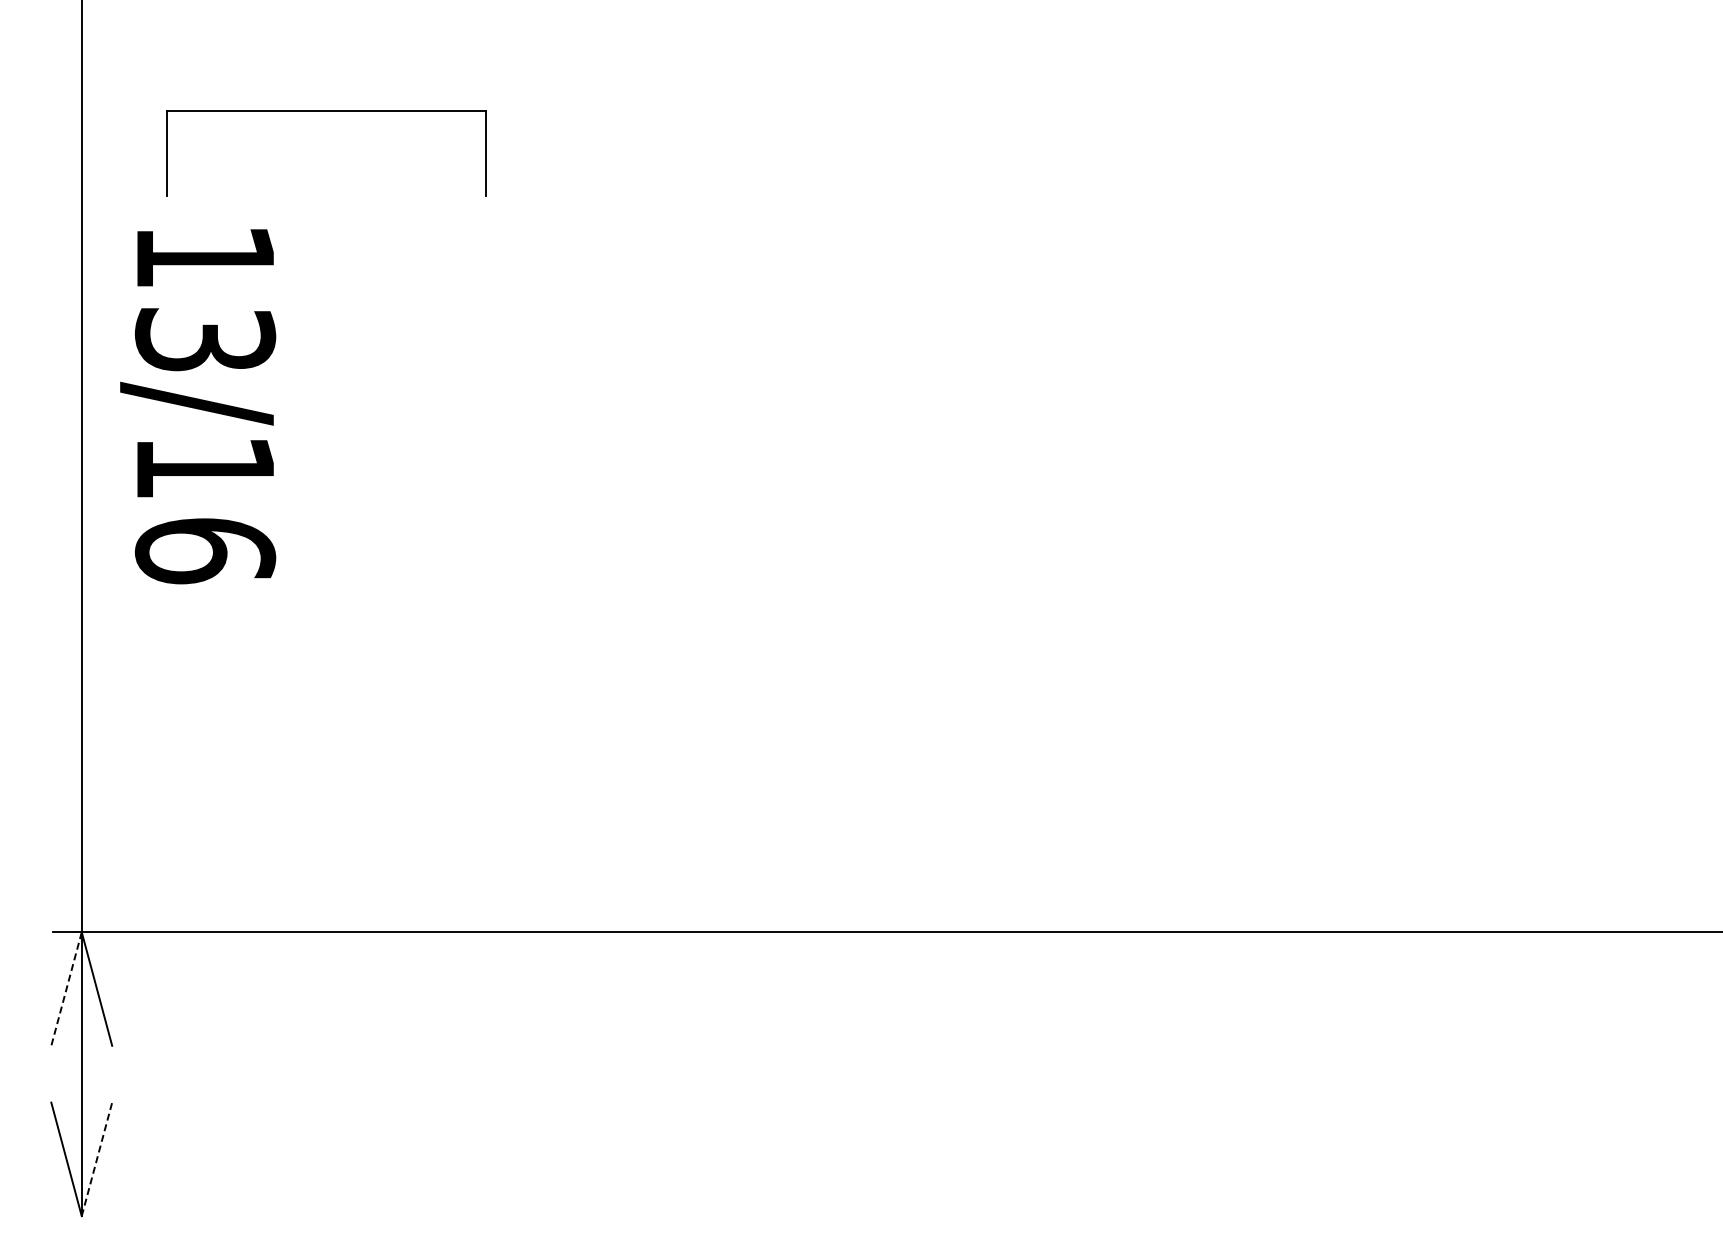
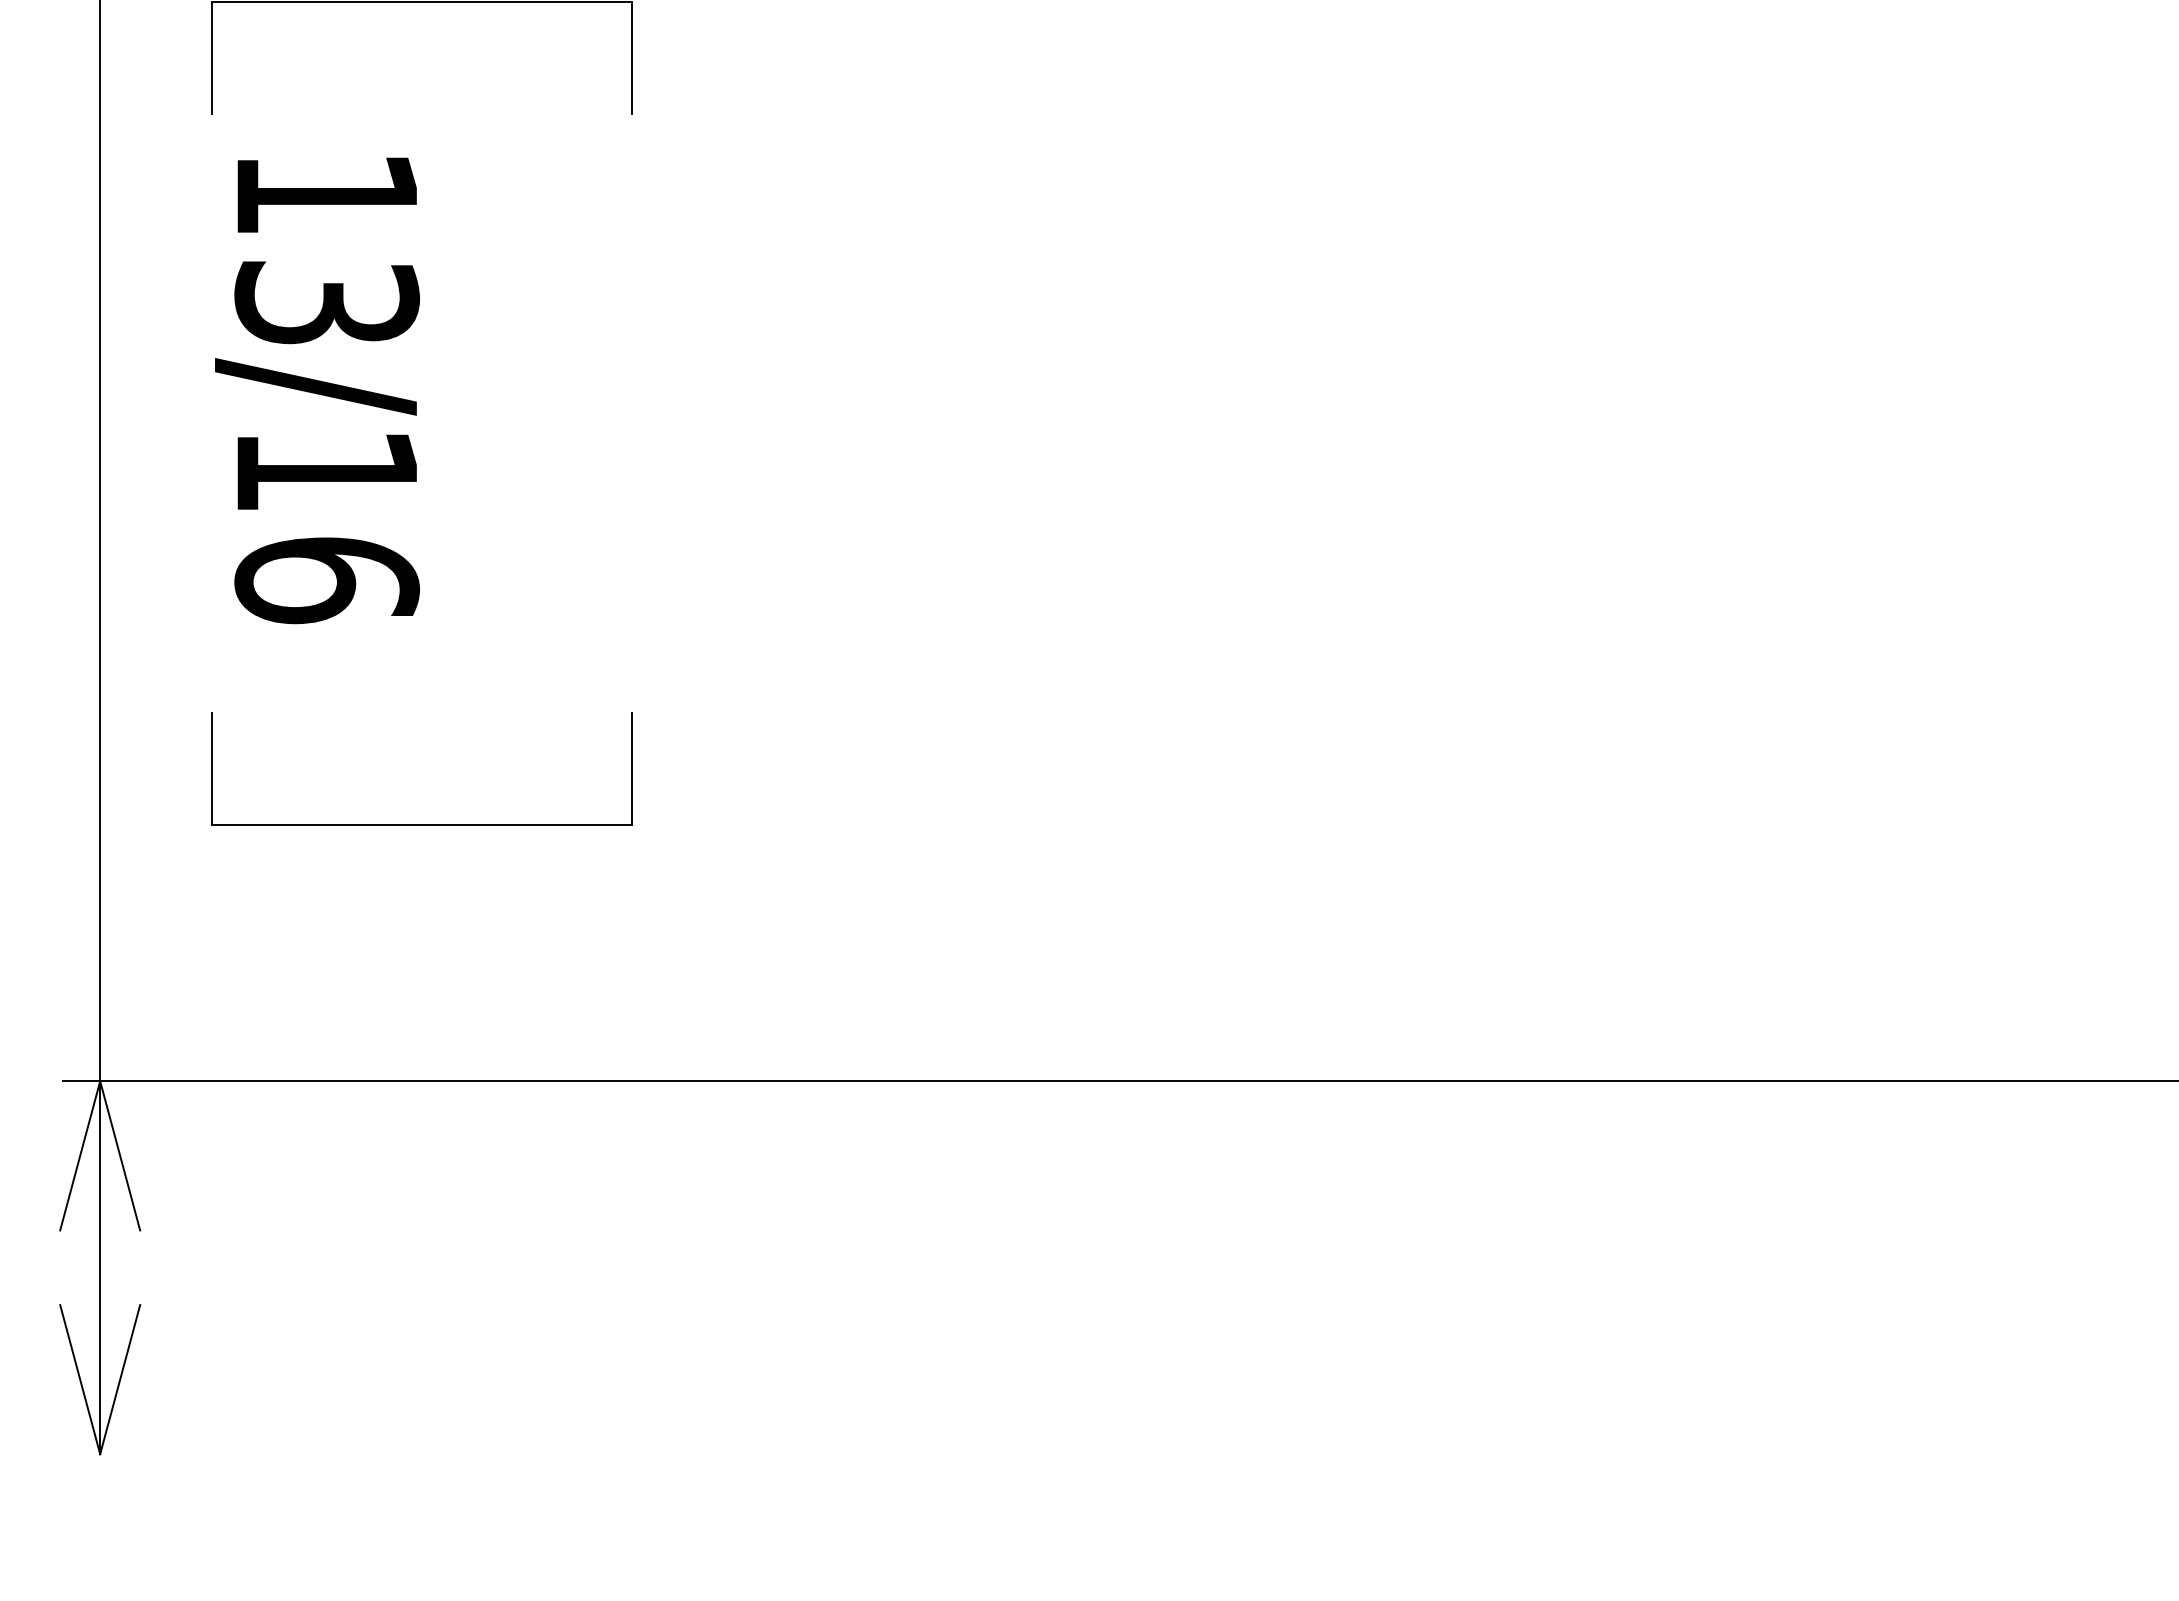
text: (198, 406) -> (317, 390), moved
part: (326, 736) -> (421, 824), added
line: (66, 989) -> (80, 1156), dashed -> solid
line: (96, 1159) -> (119, 1379), dashed -> solid

